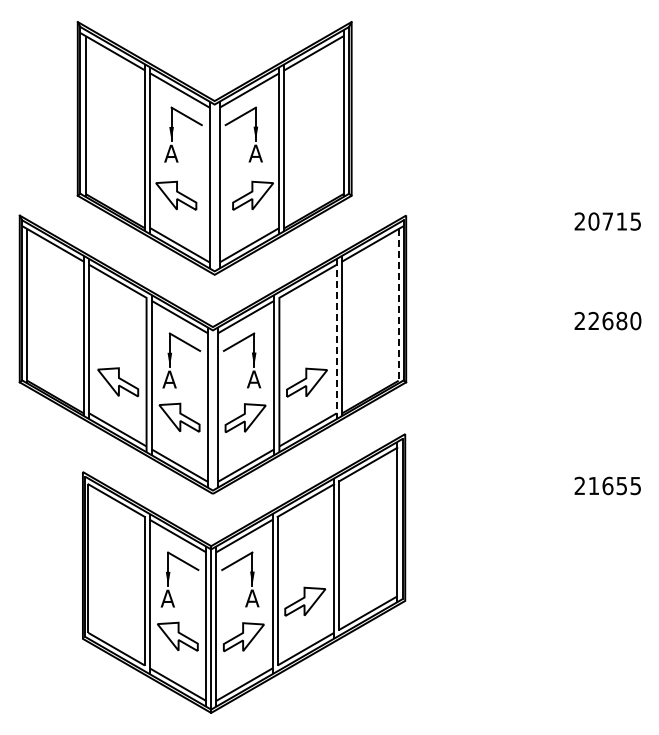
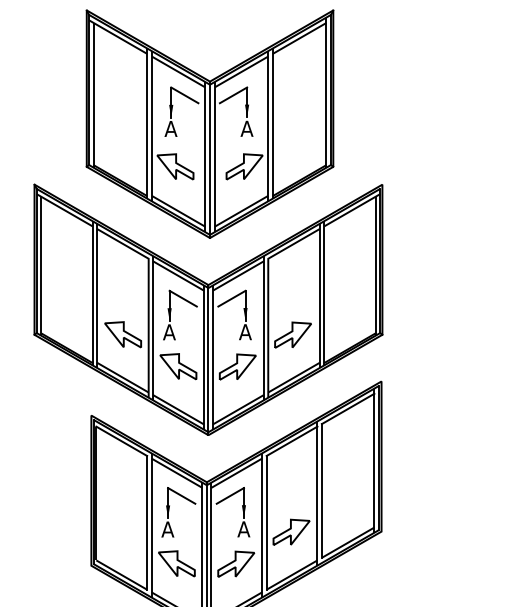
line: (214, 187) -> (209, 159), added
line: (398, 306) -> (375, 266), dashed -> solid
line: (336, 339) -> (319, 296), dashed -> solid
line: (212, 410) -> (208, 360), added

